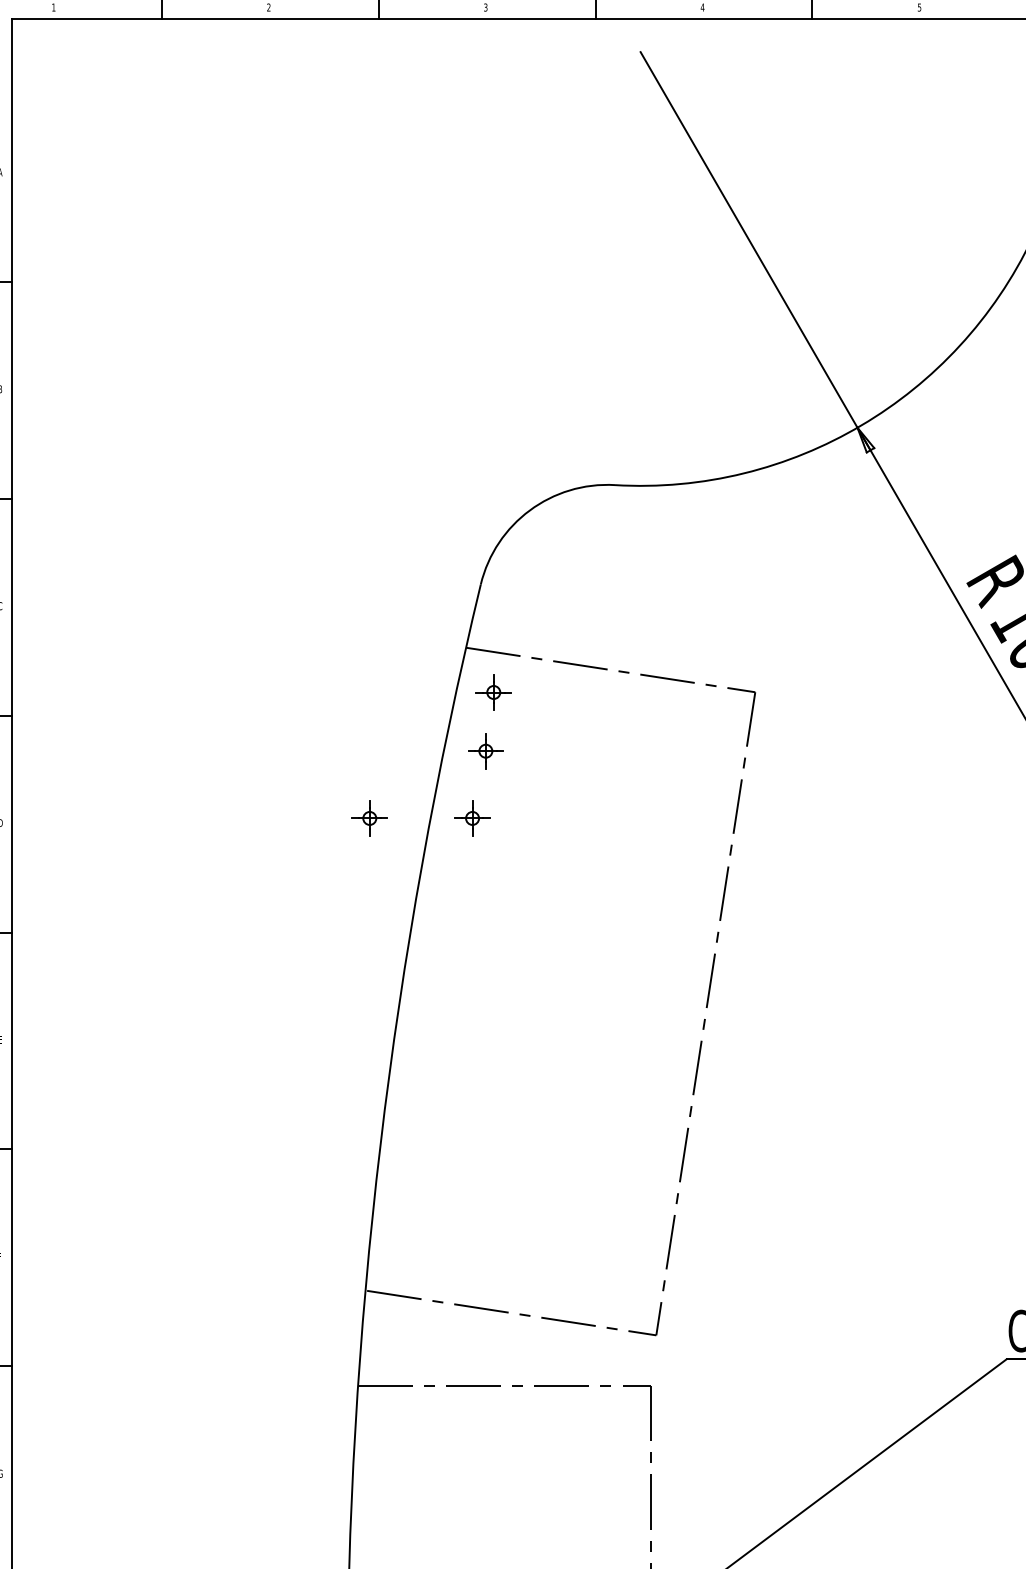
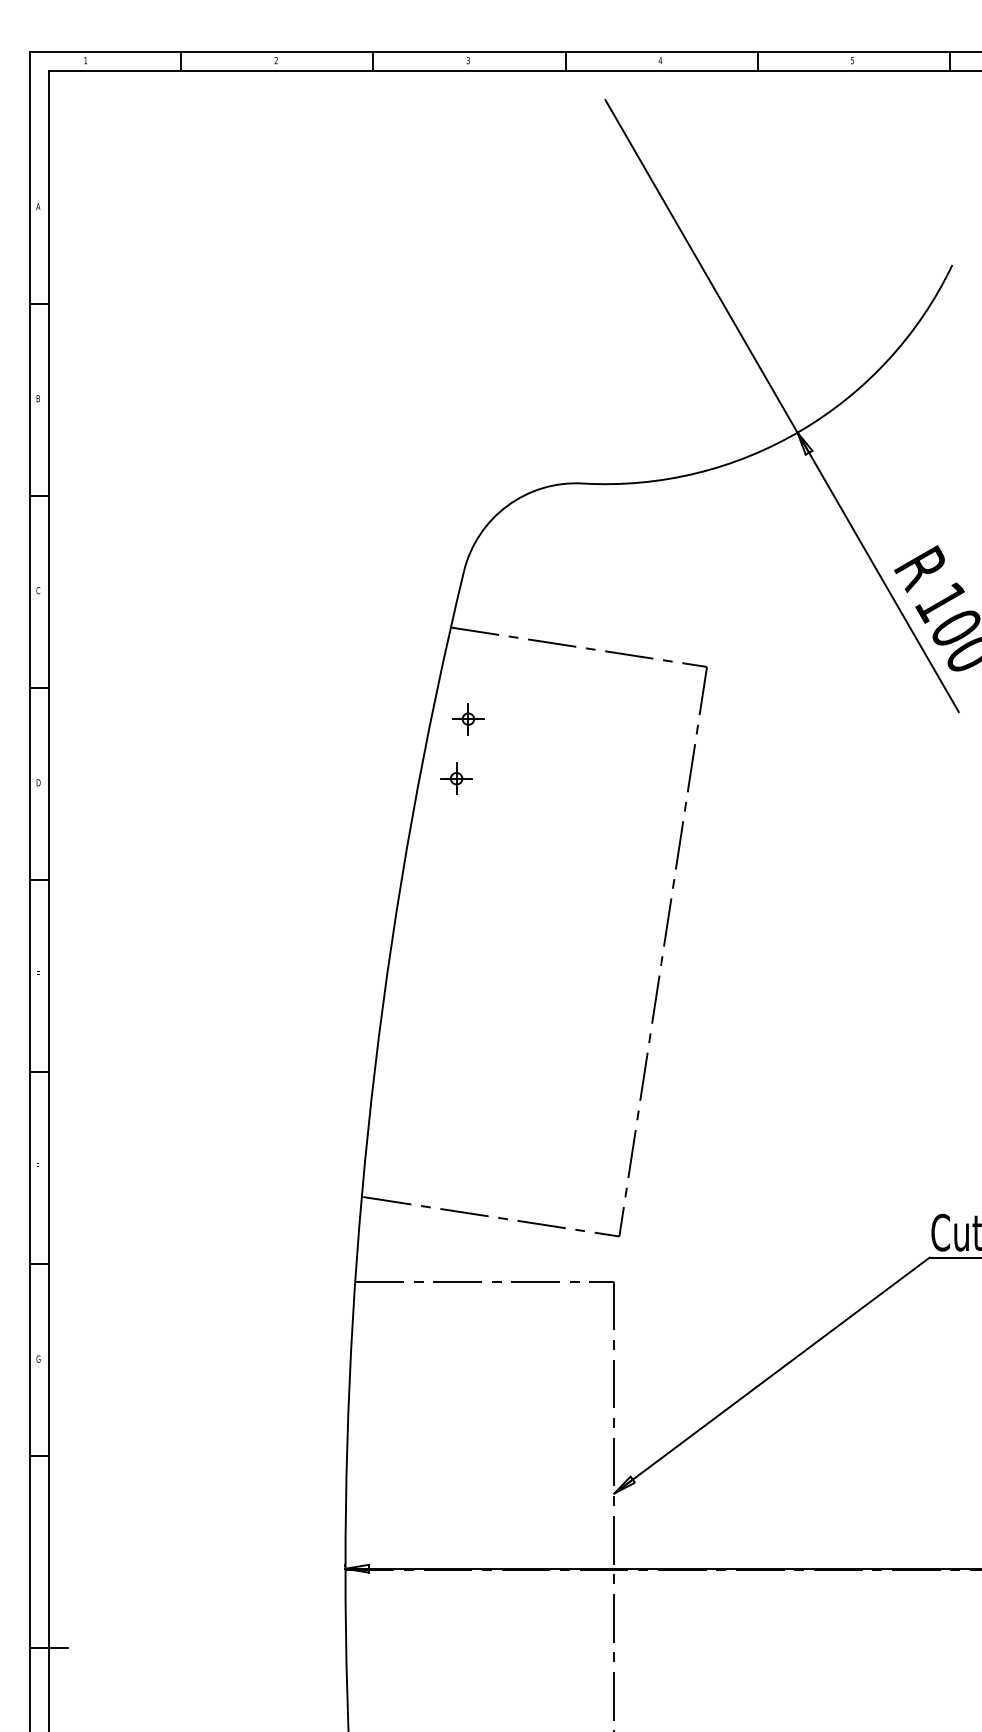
part: (493, 692) -> (475, 667), removed
part: (369, 818) -> (365, 778), removed

